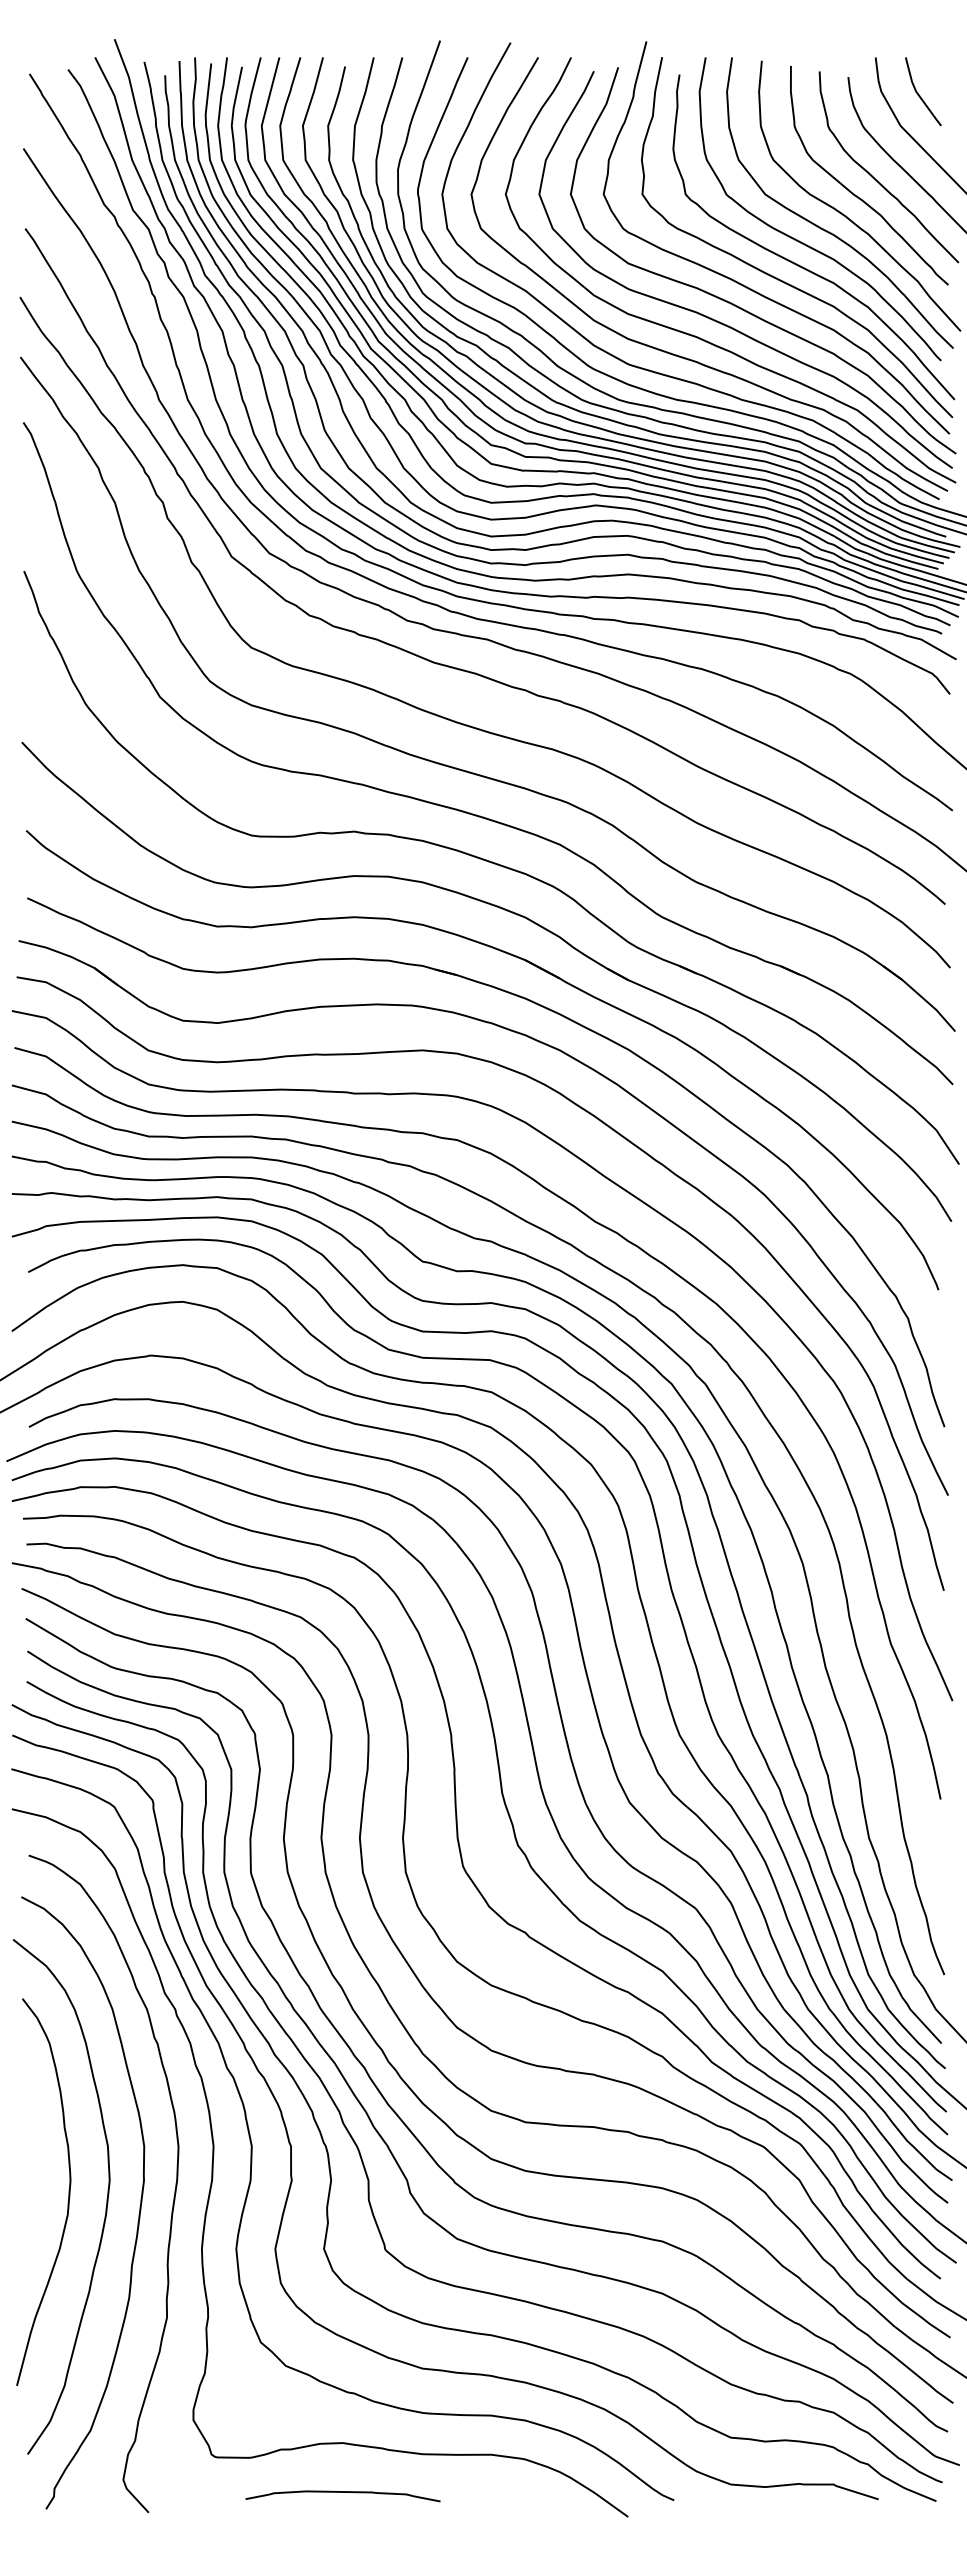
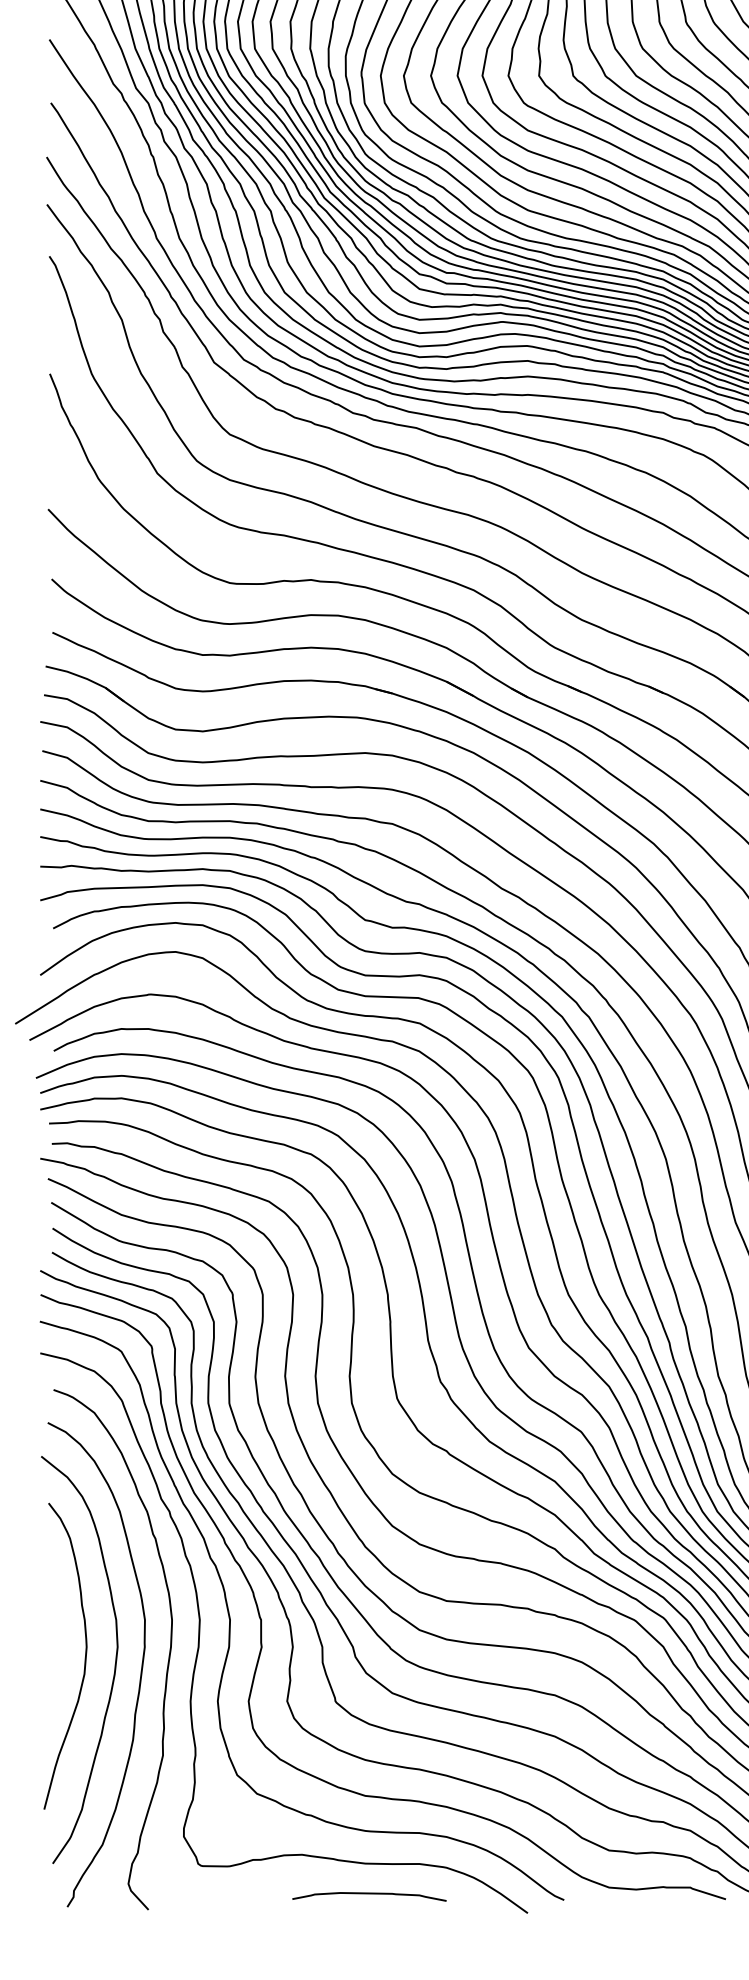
curve: (342, 2492) -> (369, 1893), moved

